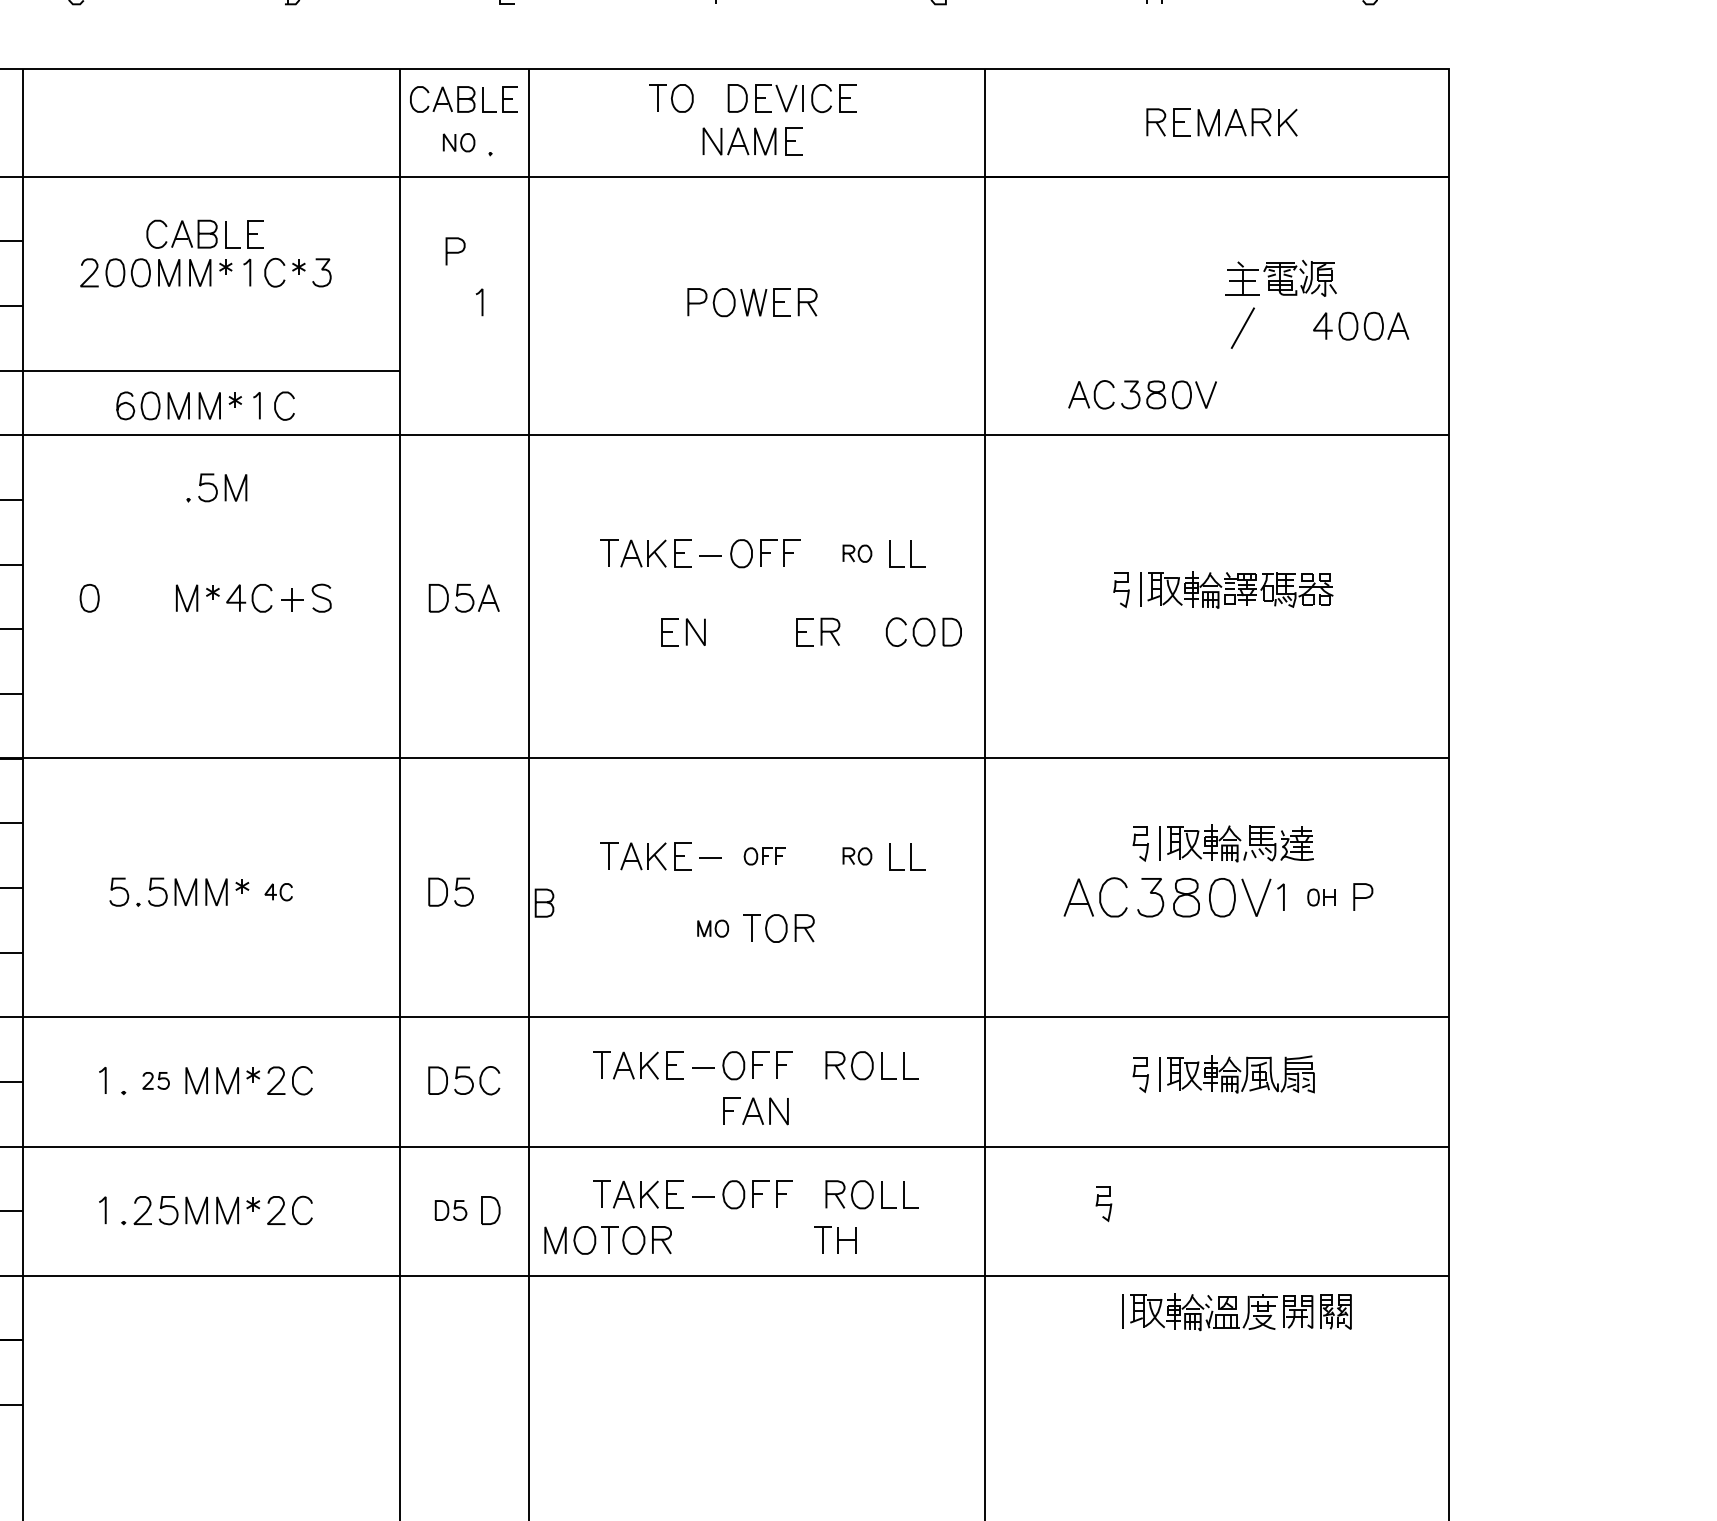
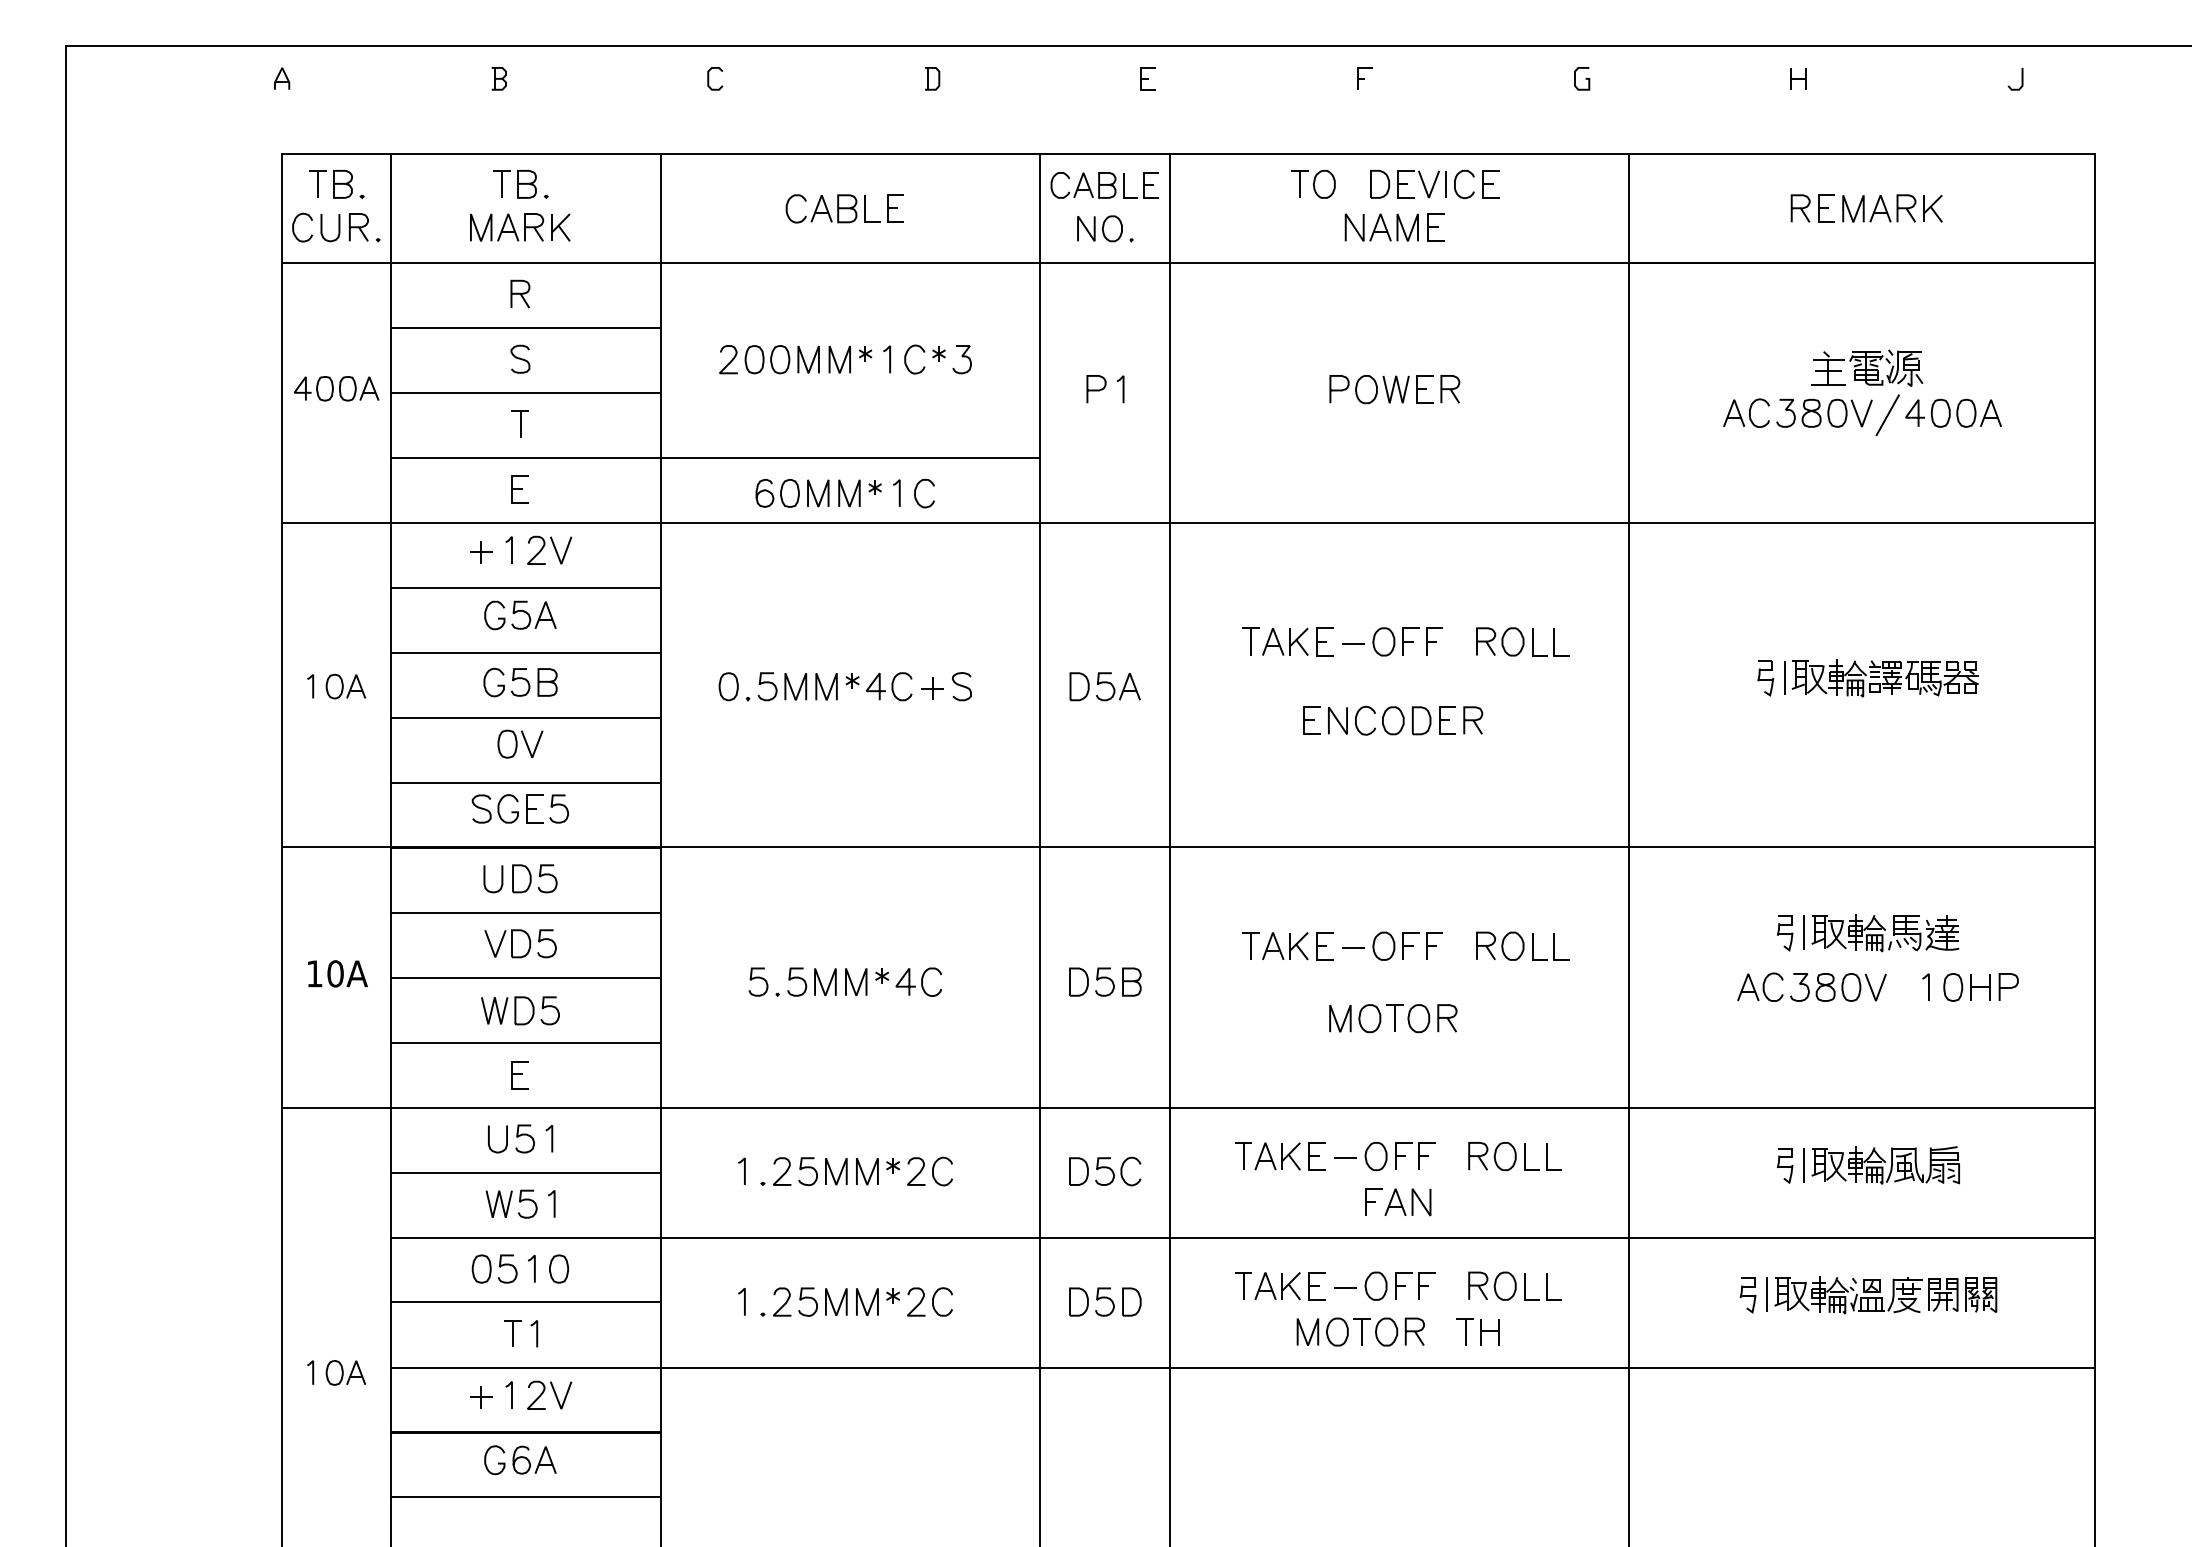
part: (458, 142) -> (1099, 228), size x1.43
part: (204, 233) -> (844, 208), moved
curve: (455, 251) -> (1096, 389), moved
part: (1281, 277) -> (1867, 367), moved
part: (1361, 325) -> (1953, 412), moved
part: (1142, 394) -> (1797, 412), moved
part: (216, 487) -> (776, 686), moved
part: (857, 553) -> (1500, 641), size x1.67
part: (924, 631) -> (1393, 720), moved
part: (765, 855) -> (1407, 945), size x1.67
part: (857, 855) -> (1500, 945), size x1.67
part: (278, 891) -> (918, 981), size x1.67
part: (1167, 896) -> (1811, 986), size x0.71
part: (1321, 897) -> (1966, 987), size x1.67
curve: (544, 902) -> (1131, 981), moved
part: (713, 928) -> (1355, 1018), size x1.67
part: (156, 1080) -> (795, 1171), size x1.67
part: (450, 1209) -> (1091, 1301), size x1.43
part: (607, 1239) -> (1360, 1331), moved
part: (1236, 1312) -> (1881, 1295), moved

